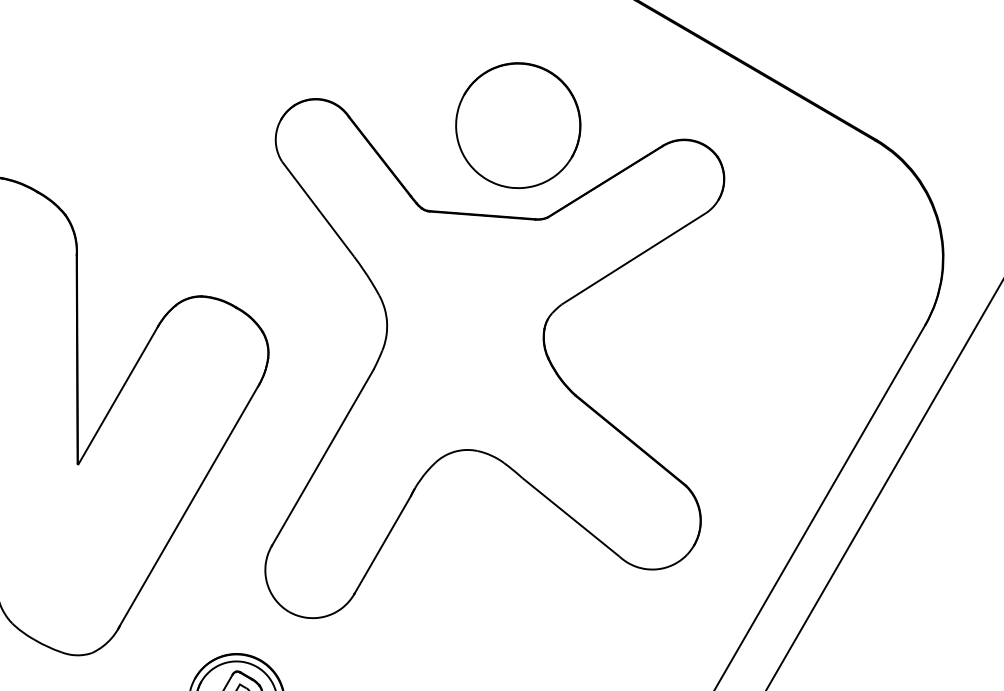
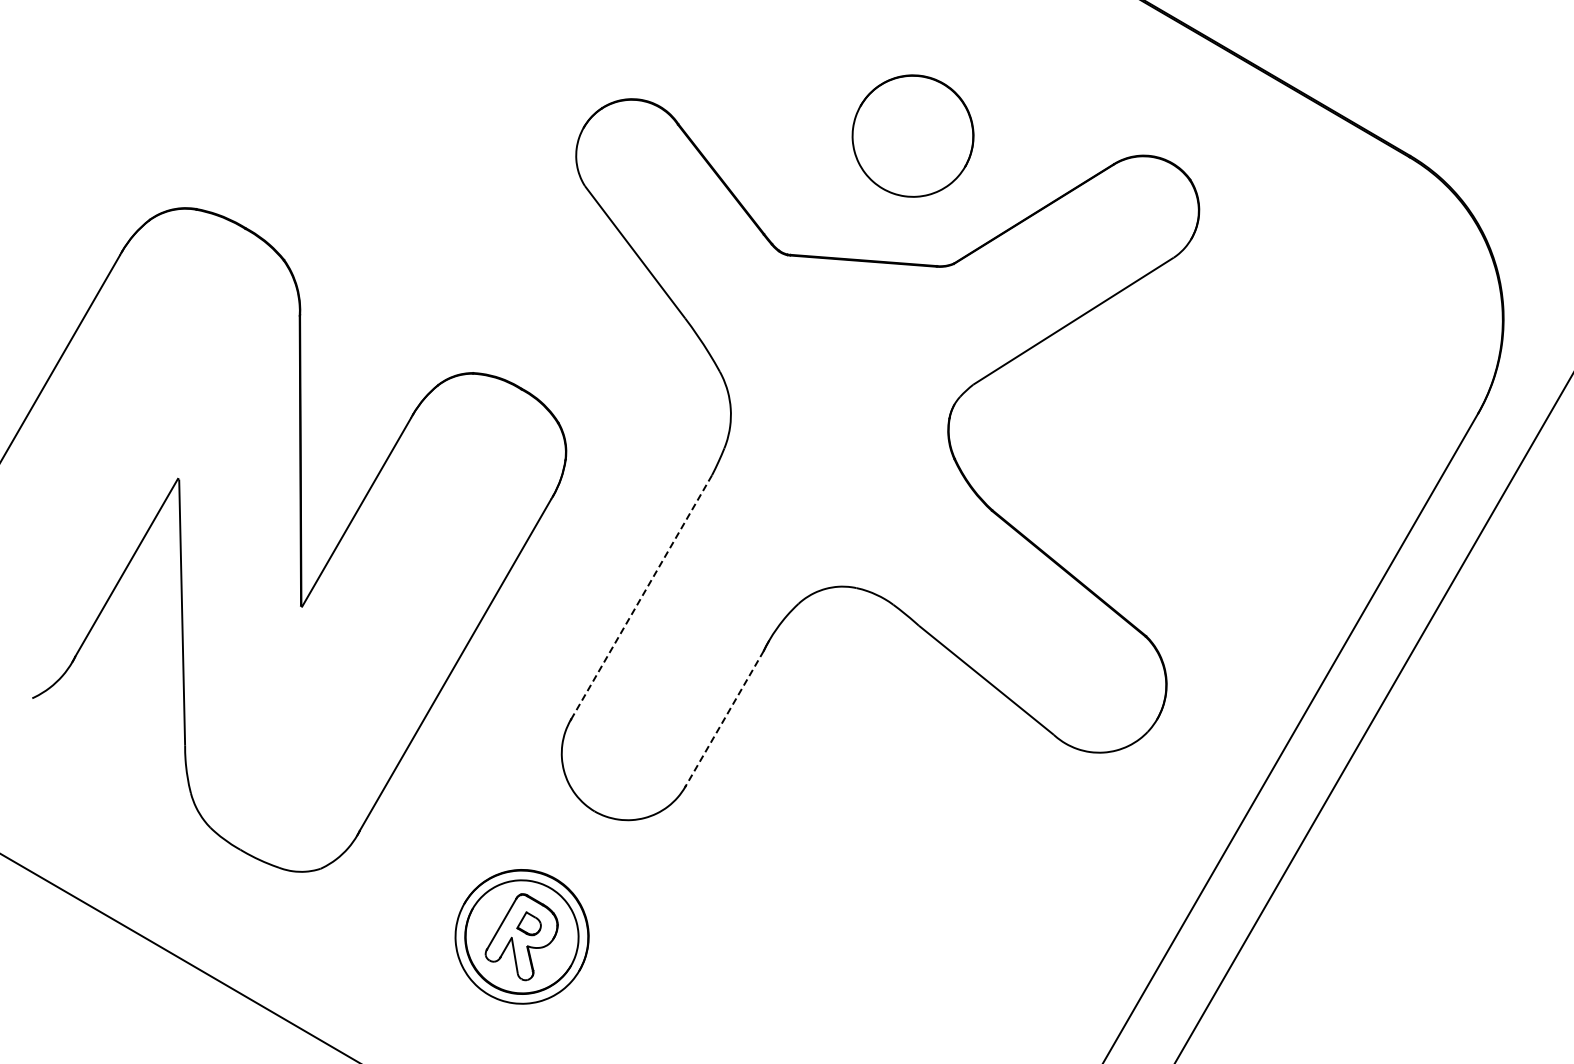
part: (517, 125) -> (912, 135), size x0.7
line: (322, 457) -> (641, 597), solid -> dashed
line: (382, 545) -> (724, 719), solid -> dashed

